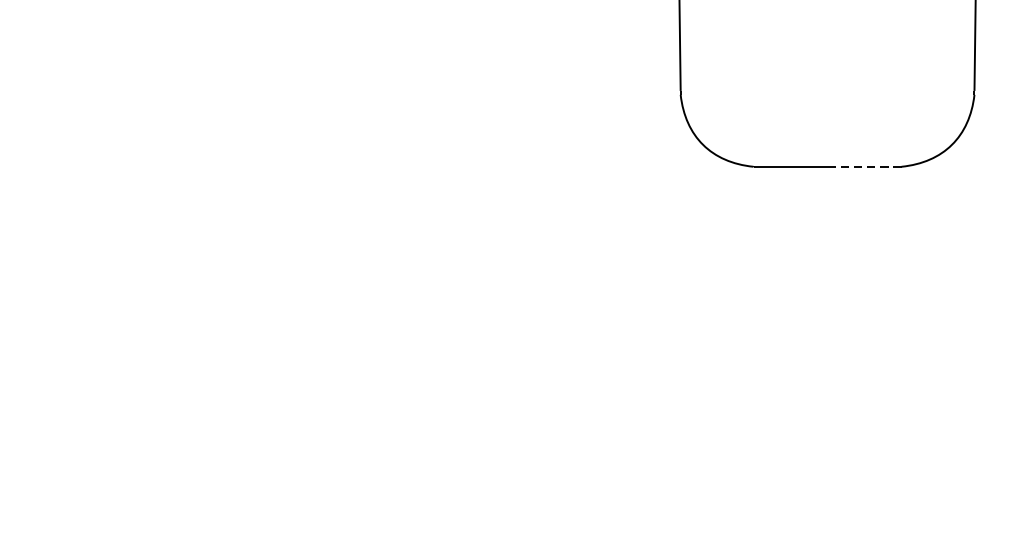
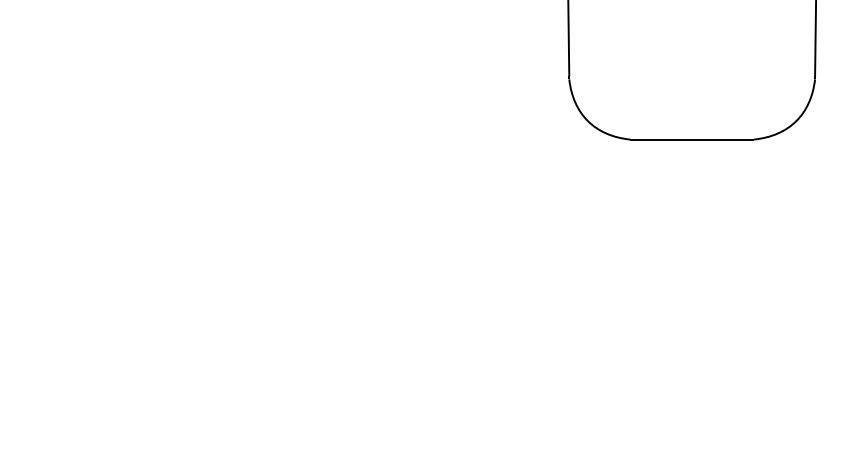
line: (865, 166) -> (723, 139), dashed -> solid

